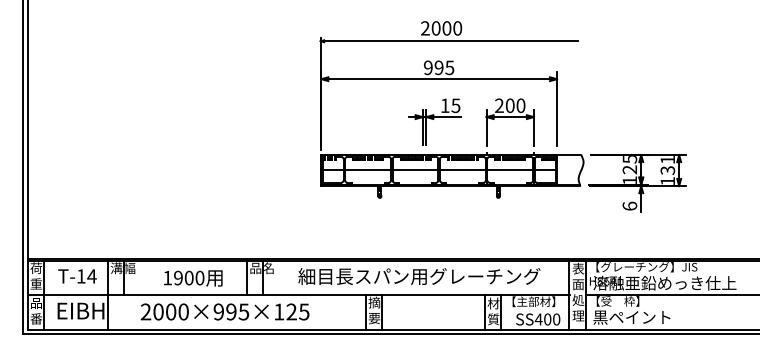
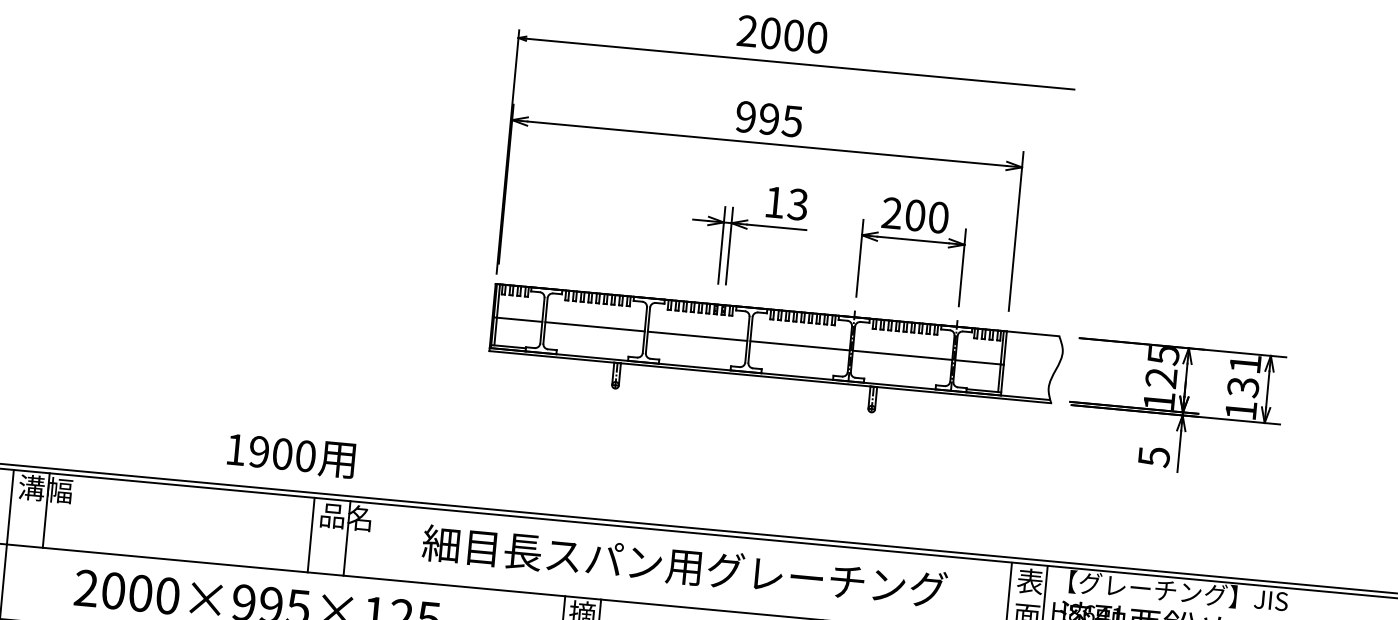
text: (456, 105) -> (799, 204), 15 -> 13
text: (629, 205) -> (1153, 455), 6 -> 5
text: (193, 278) -> (291, 455), moved

